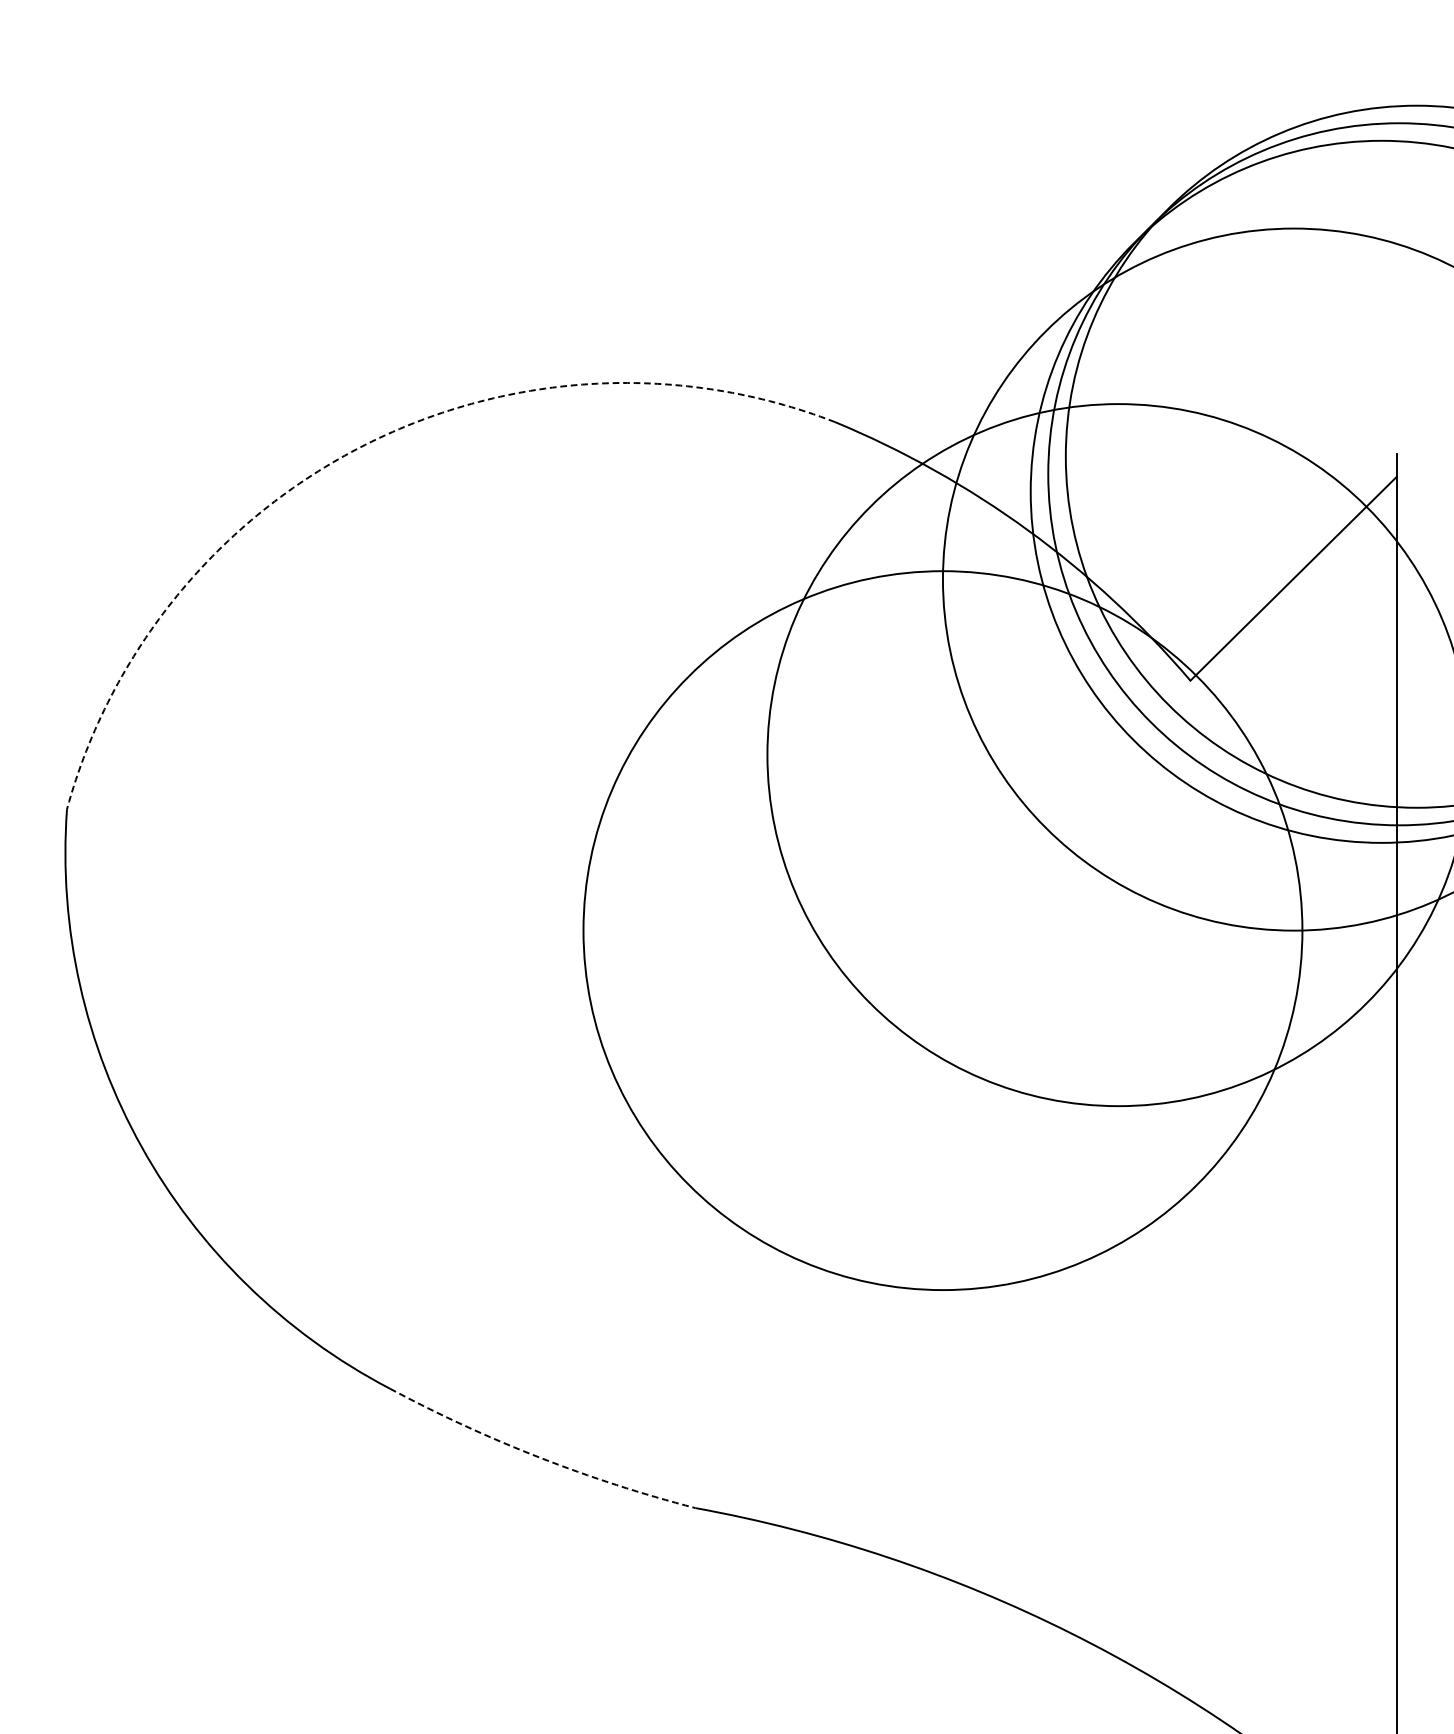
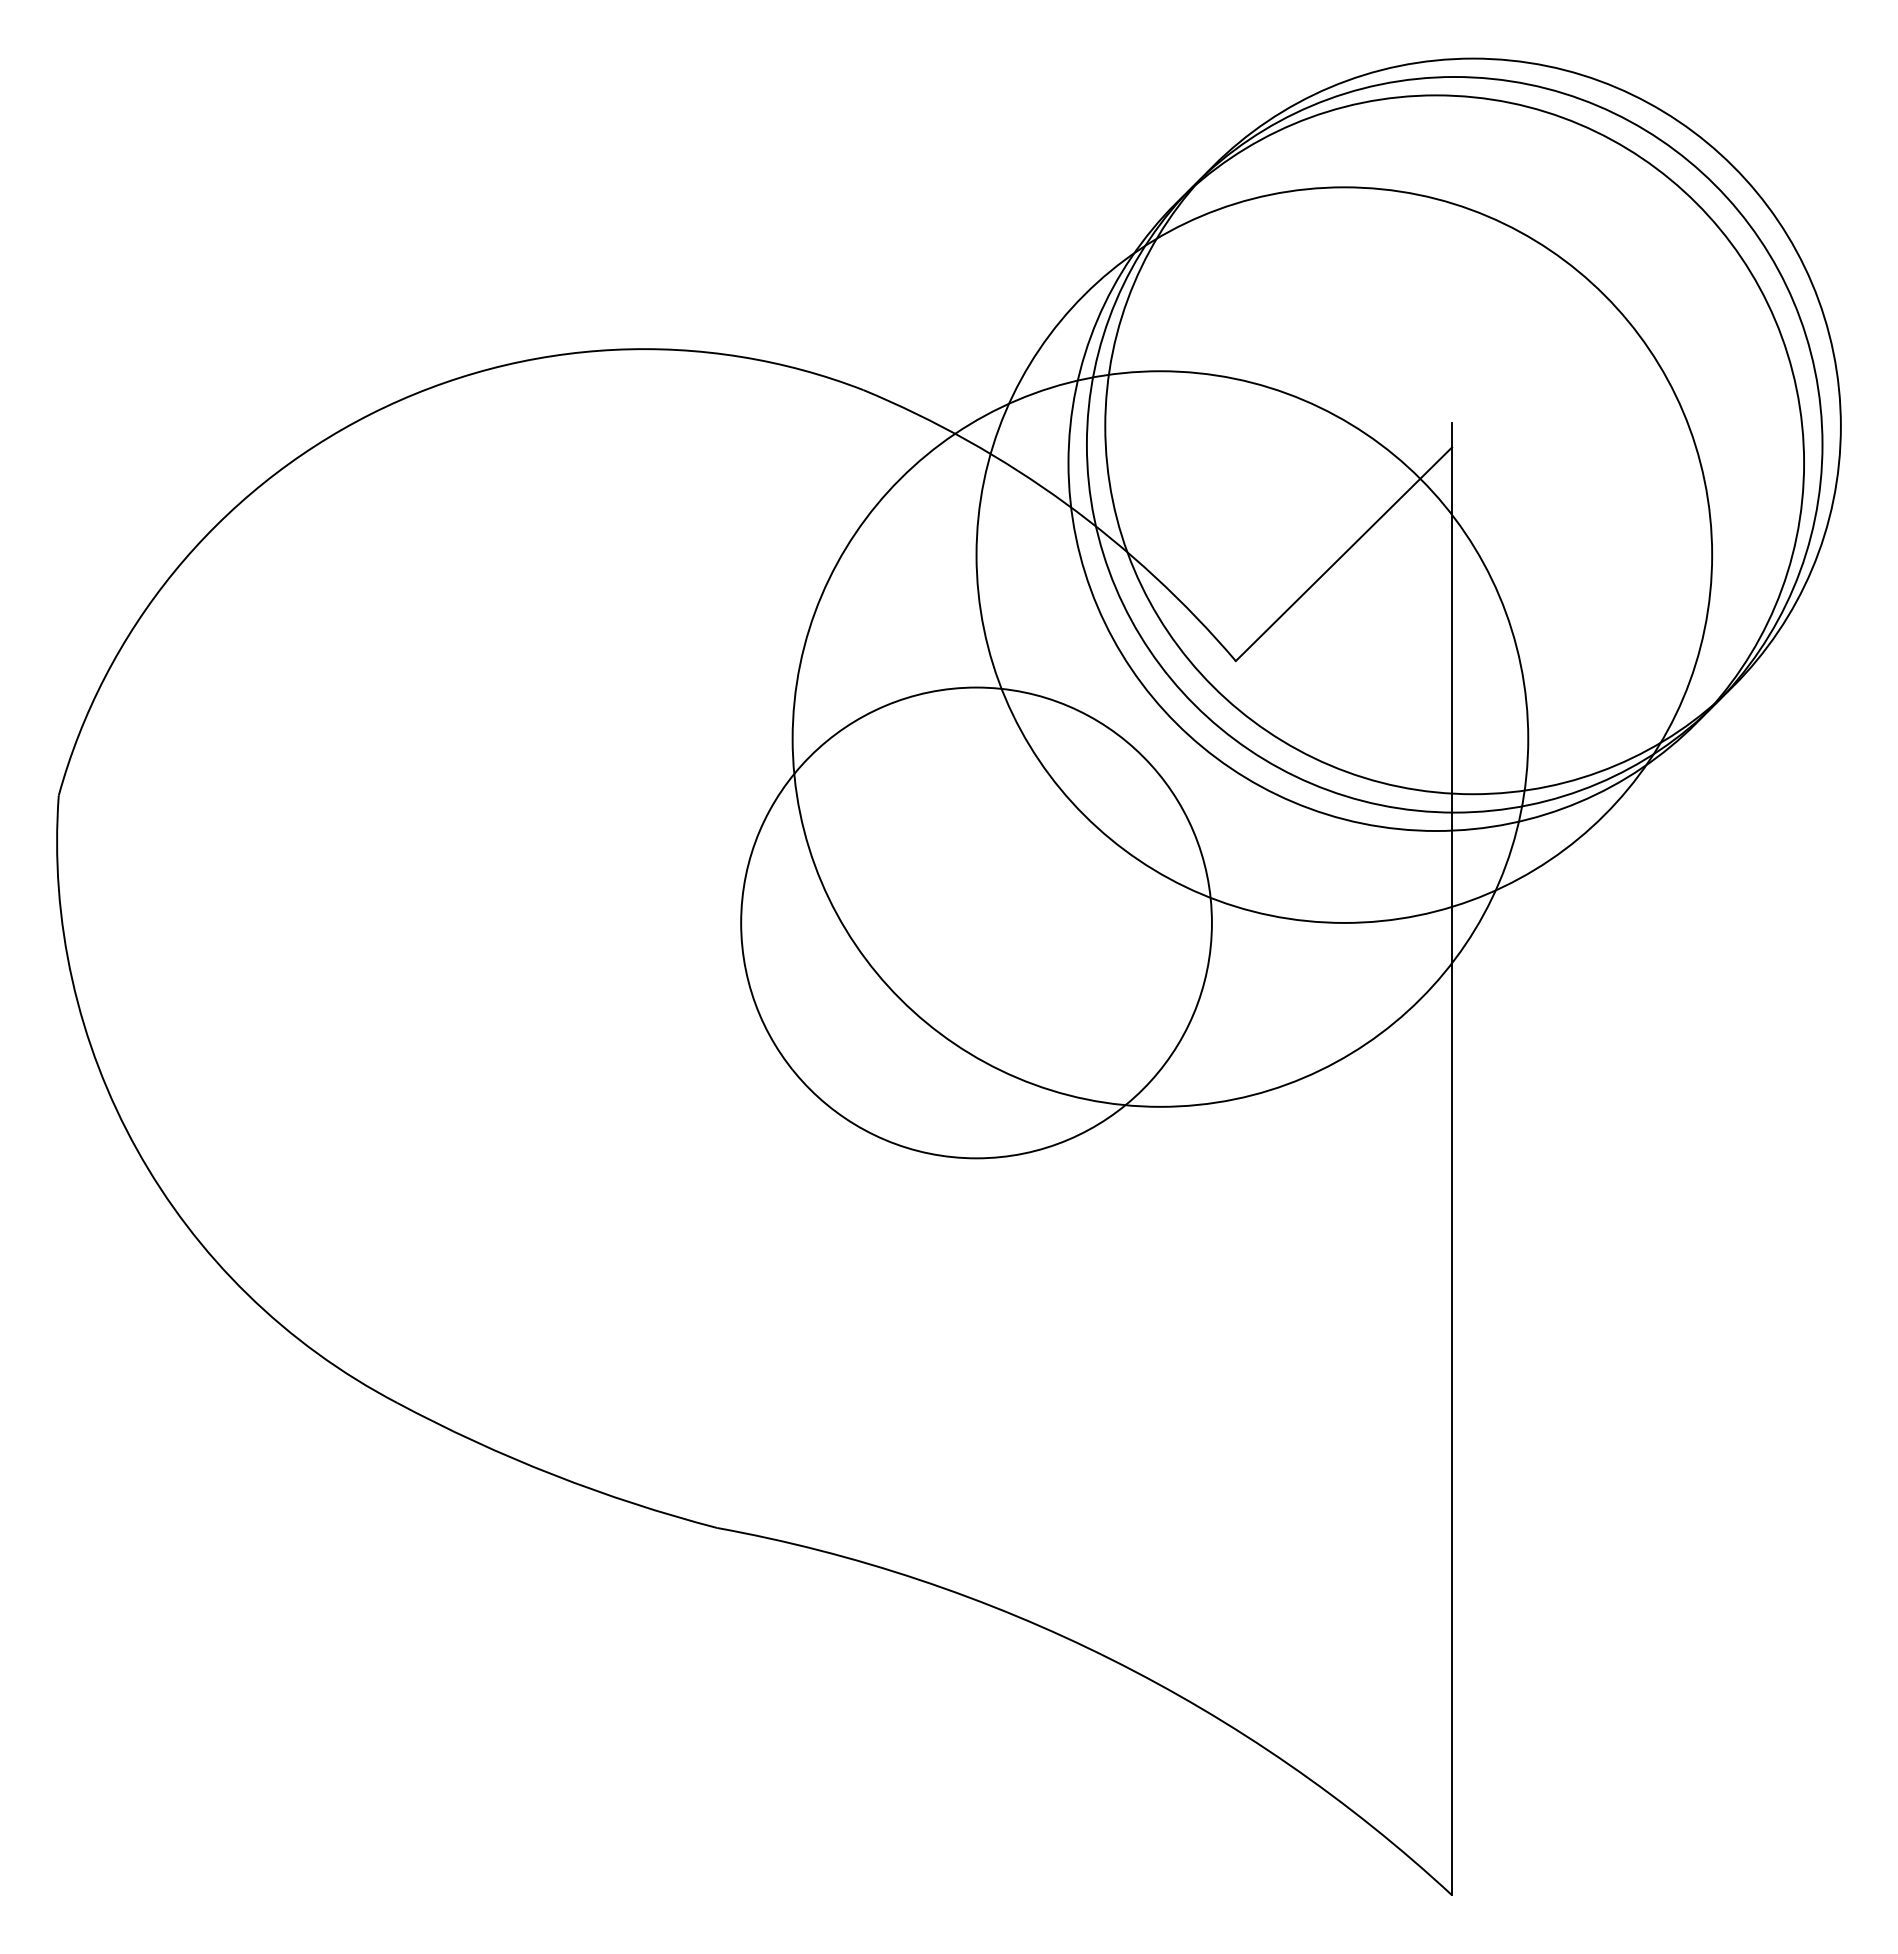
arc: (364, 445) -> (370, 414), dashed -> solid
circle: (942, 930) -> (976, 922), size x0.62
arc: (539, 1457) -> (553, 1474), dashed -> solid

